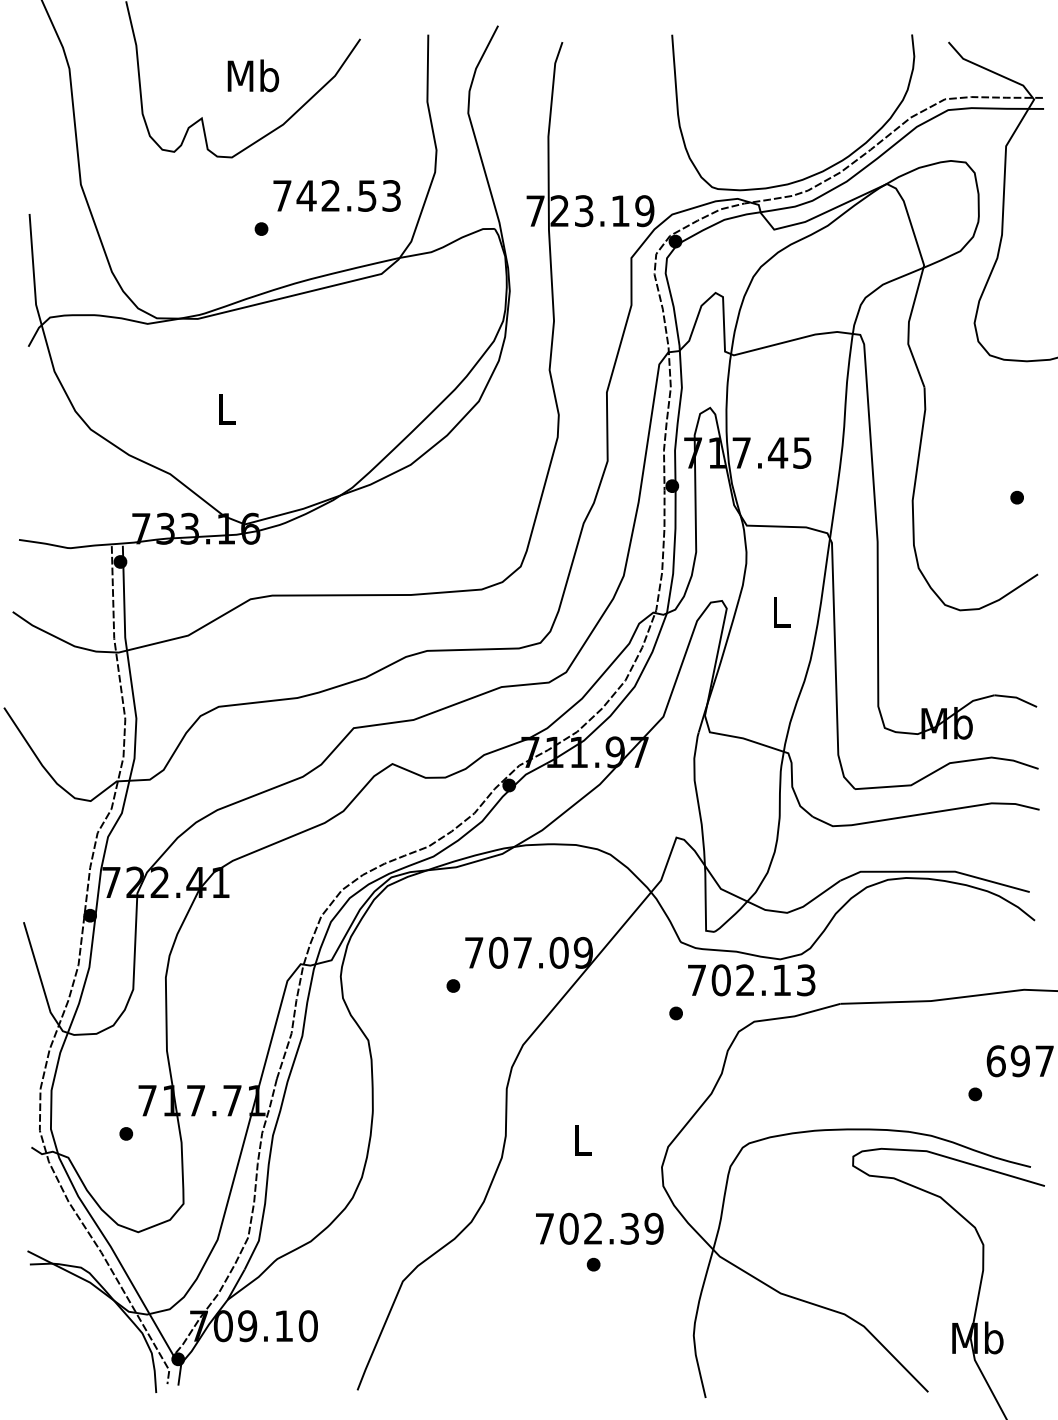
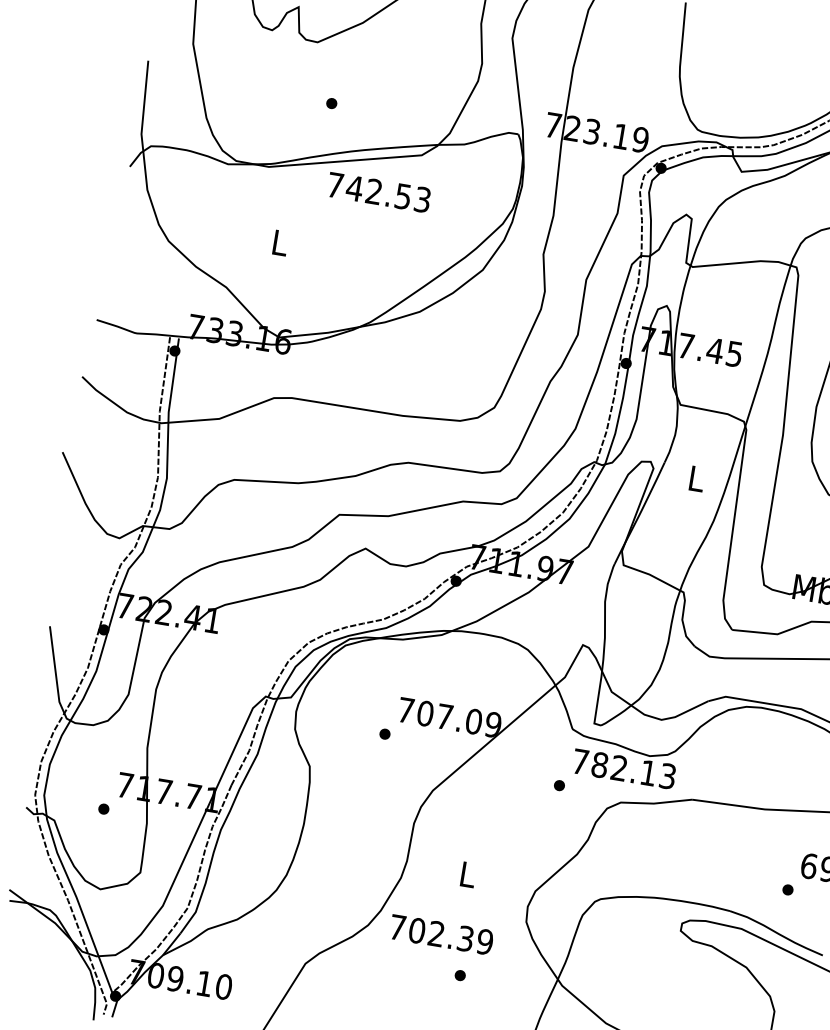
text: (336, 195) -> (378, 192), moved
text: (720, 980) -> (599, 765), 702.13 -> 782.13
text: (599, 1228) -> (441, 934), moved

